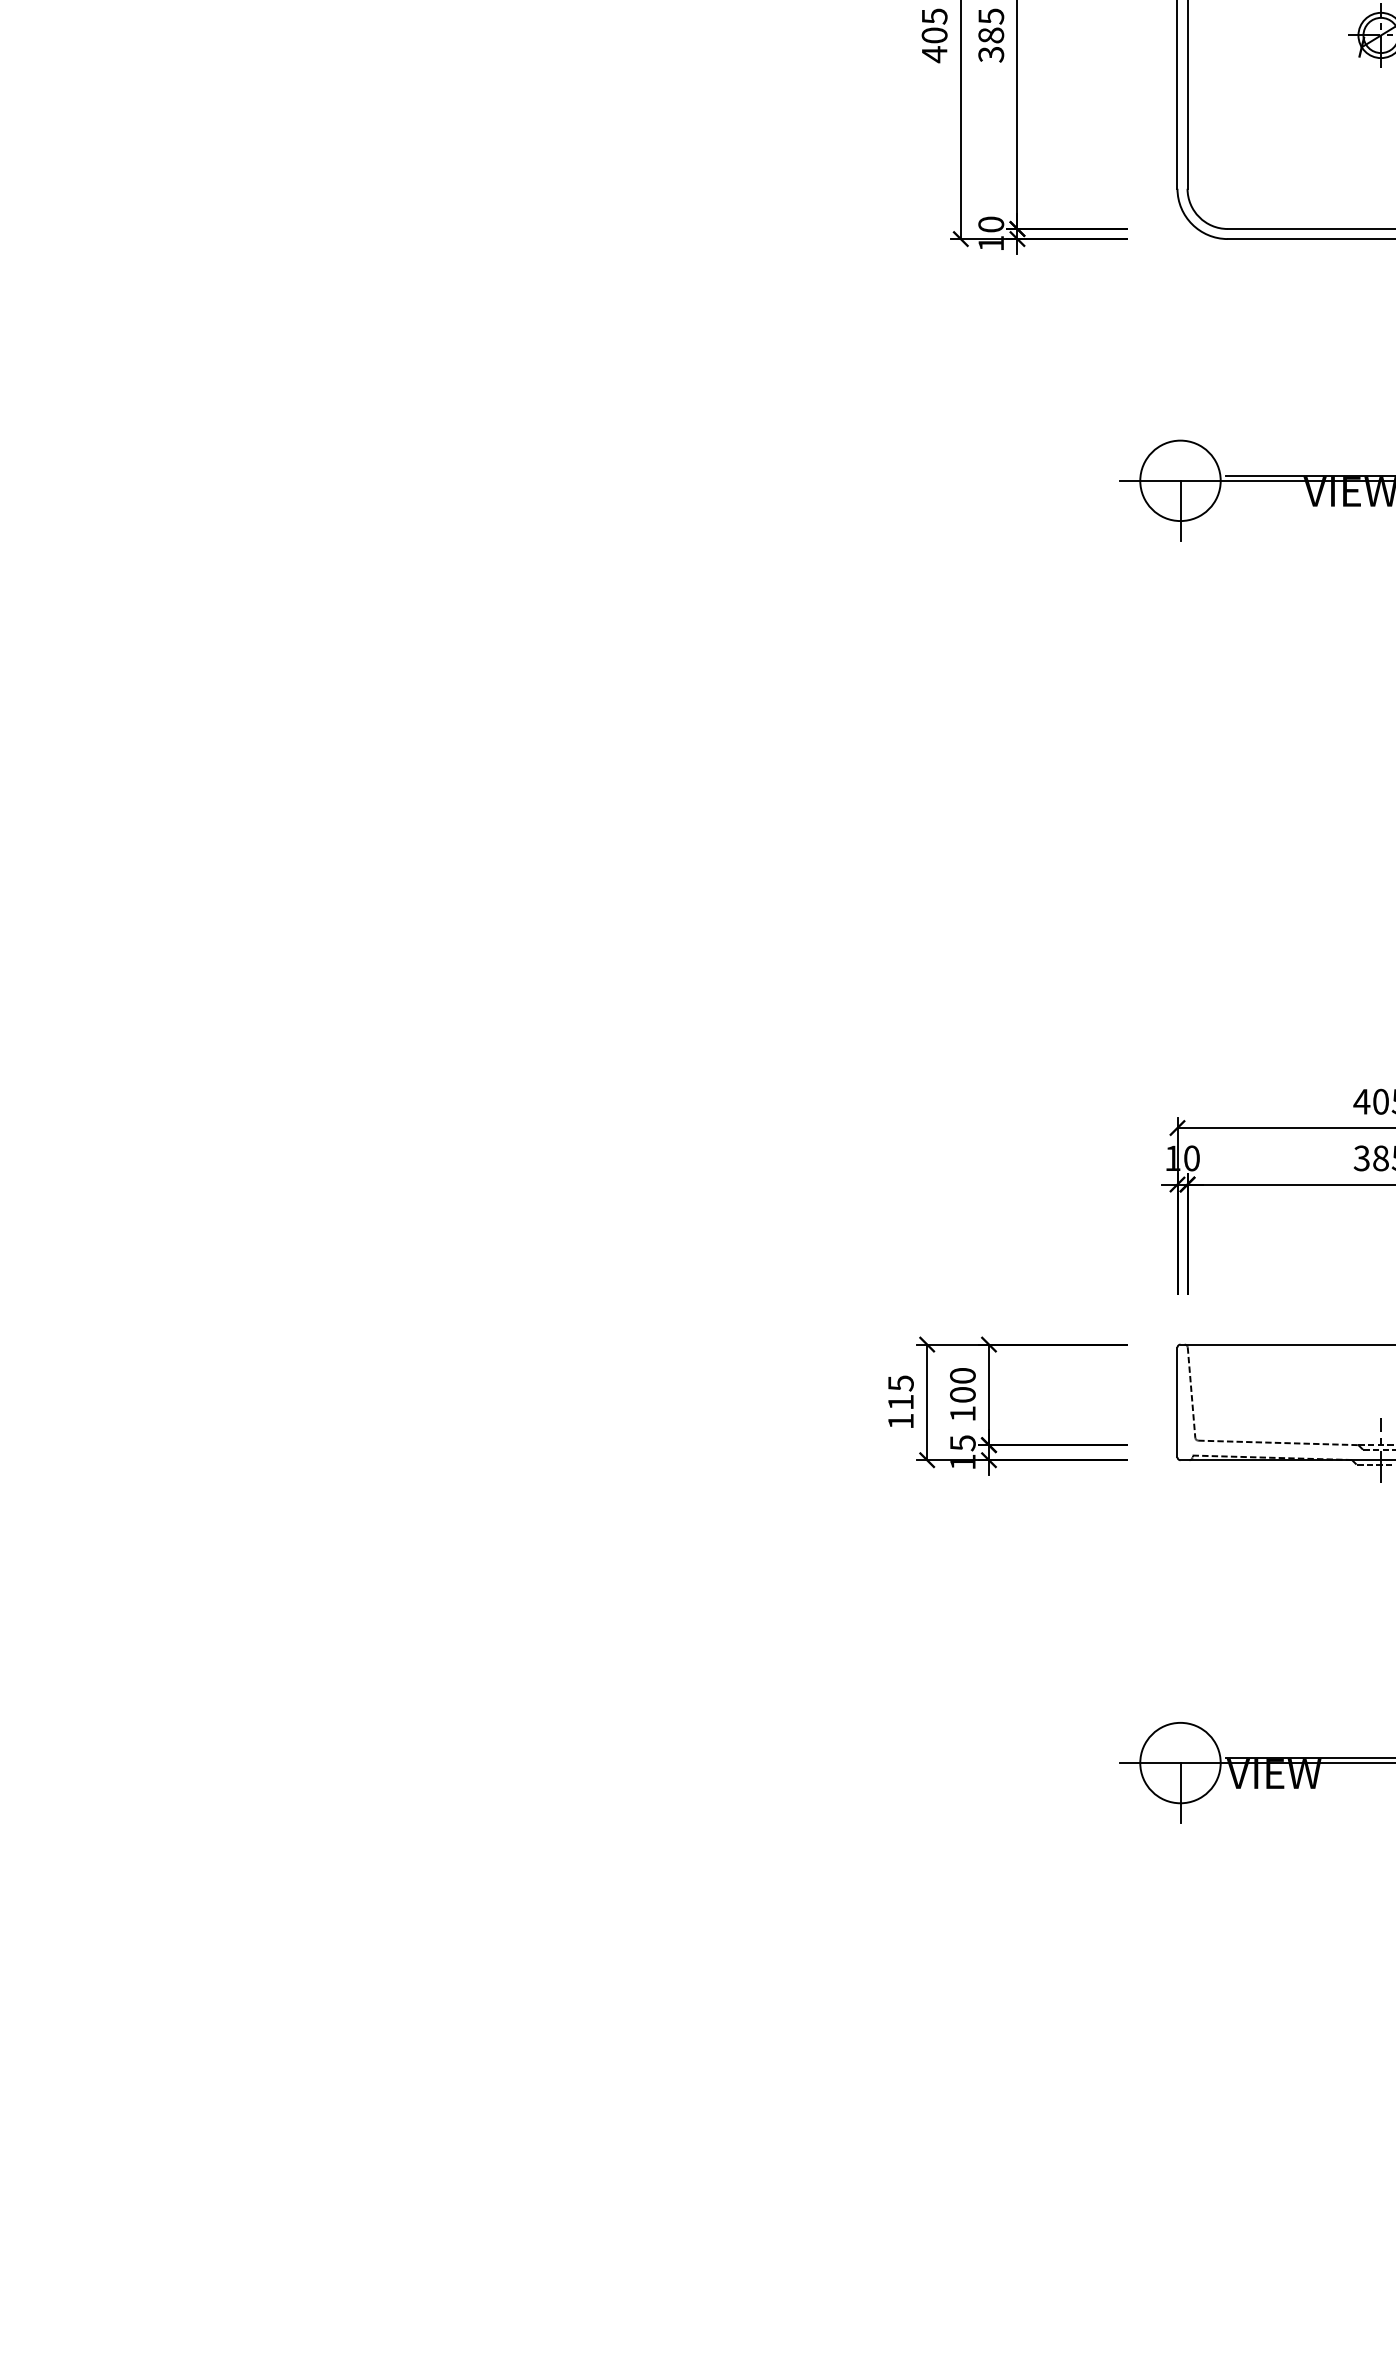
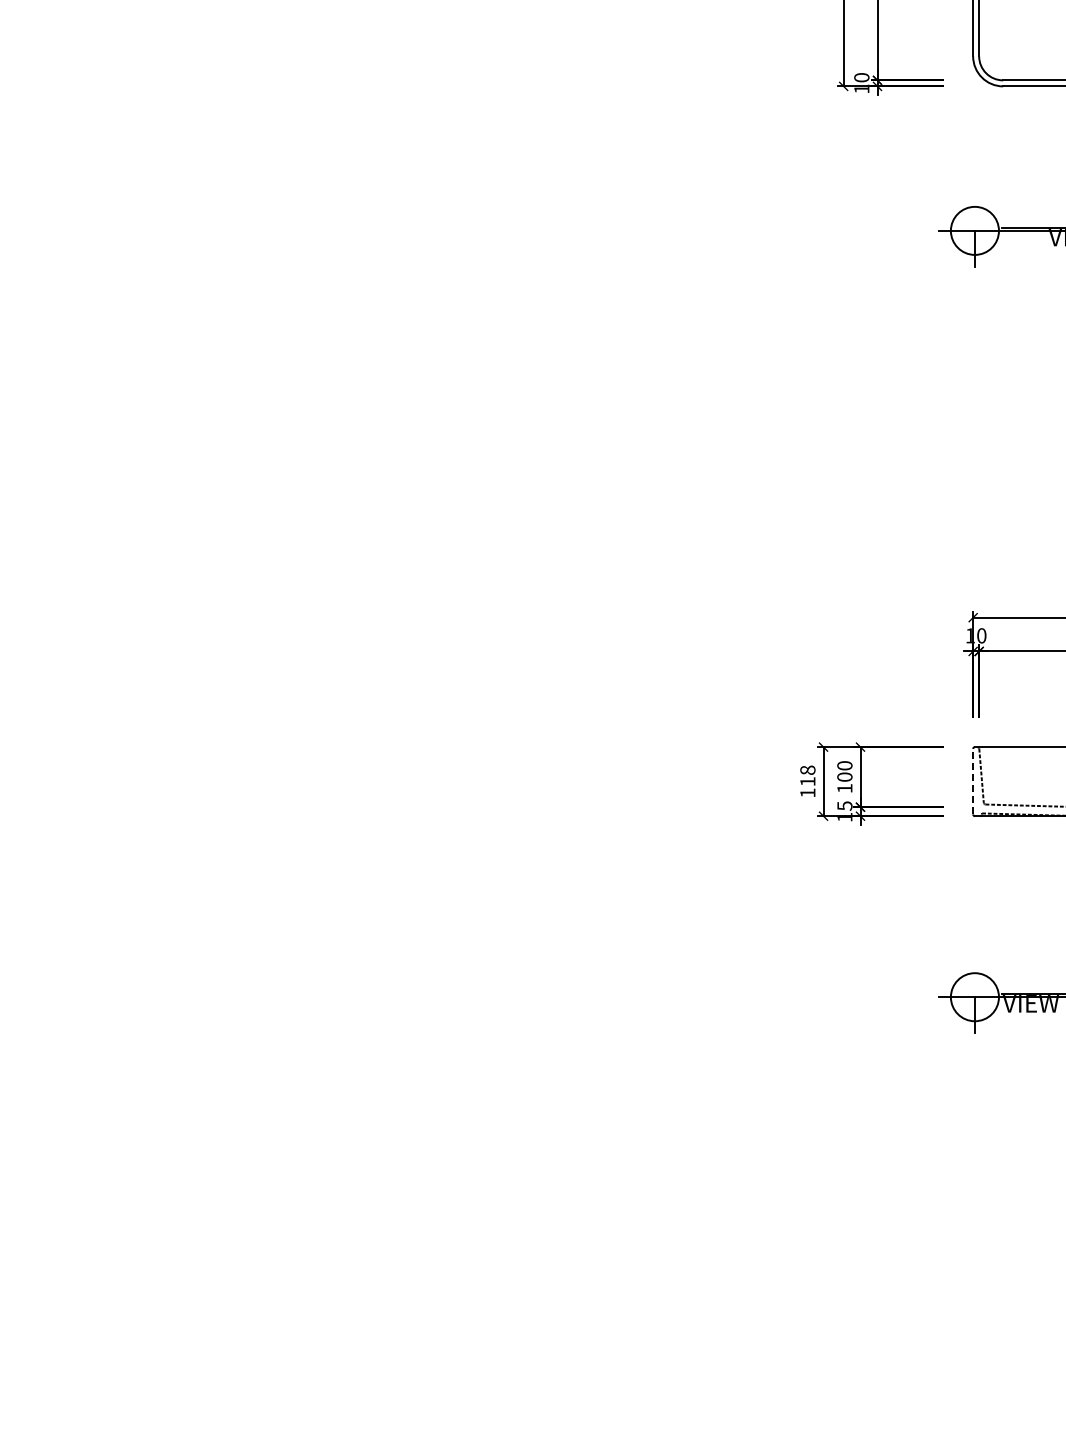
text: (900, 1383) -> (807, 770), 115 -> 118
line: (1178, 1402) -> (973, 781), solid -> dashed

